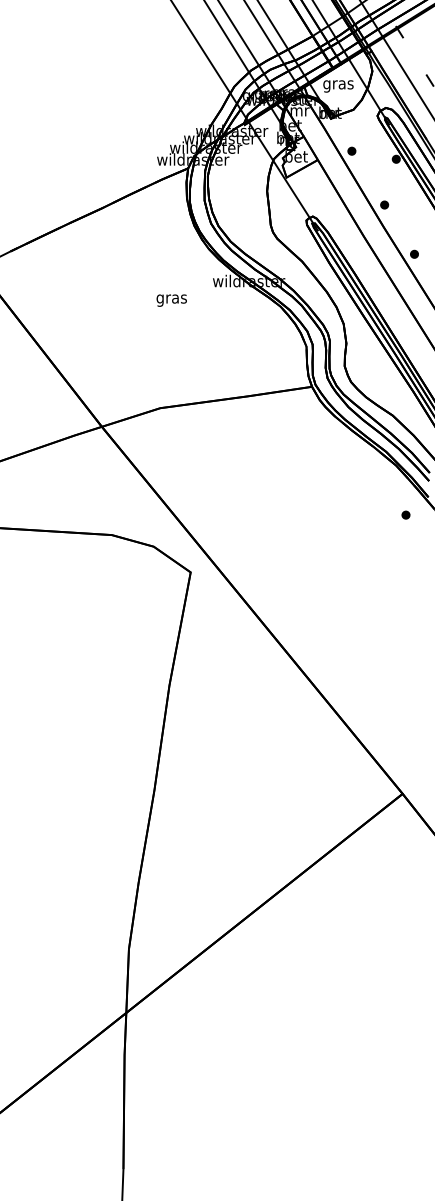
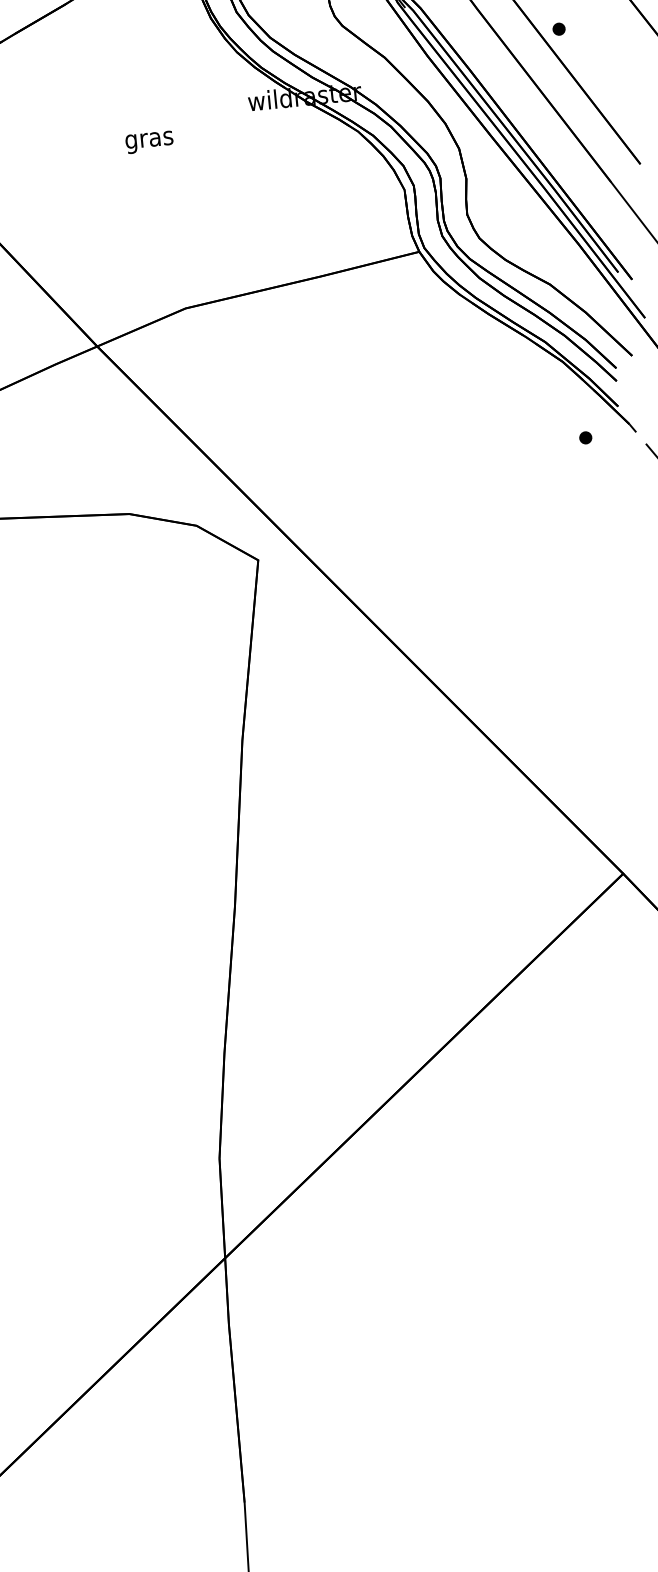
text: (171, 300) -> (149, 142), moved

